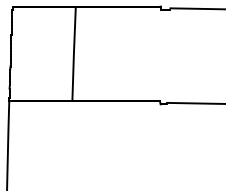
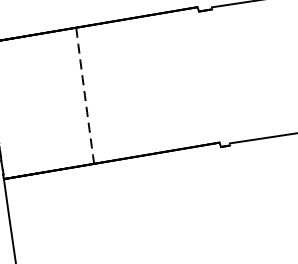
arc: (73, 53) -> (84, 95), solid -> dashed

